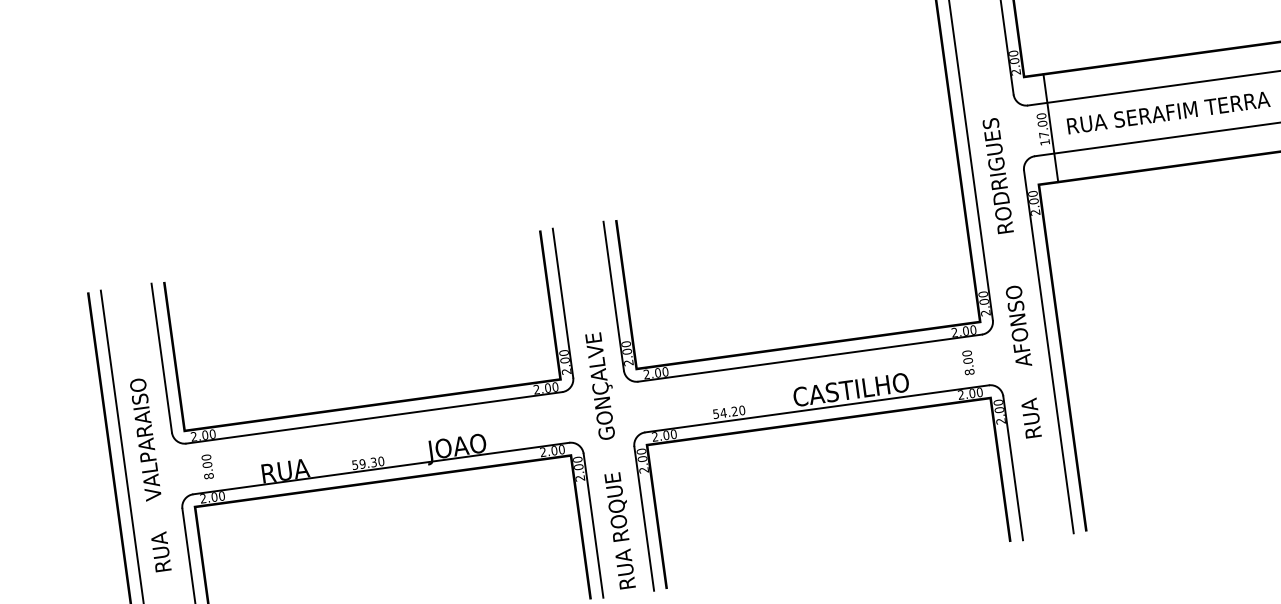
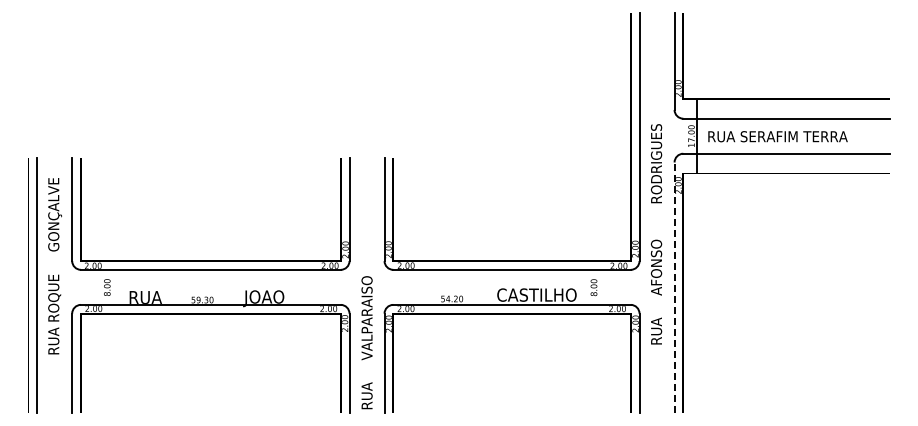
line: (1048, 351) -> (674, 287), solid -> dashed
text: (967, 362) -> (593, 287), moved
text: (145, 419) -> (55, 249), RUA     VALPARAISO -> RUA ROQUE     GONÇALVE
text: (609, 436) -> (368, 304), RUA ROQUE     GONÇALVE -> RUA     VALPARAISO
text: (208, 466) -> (107, 287), moved

